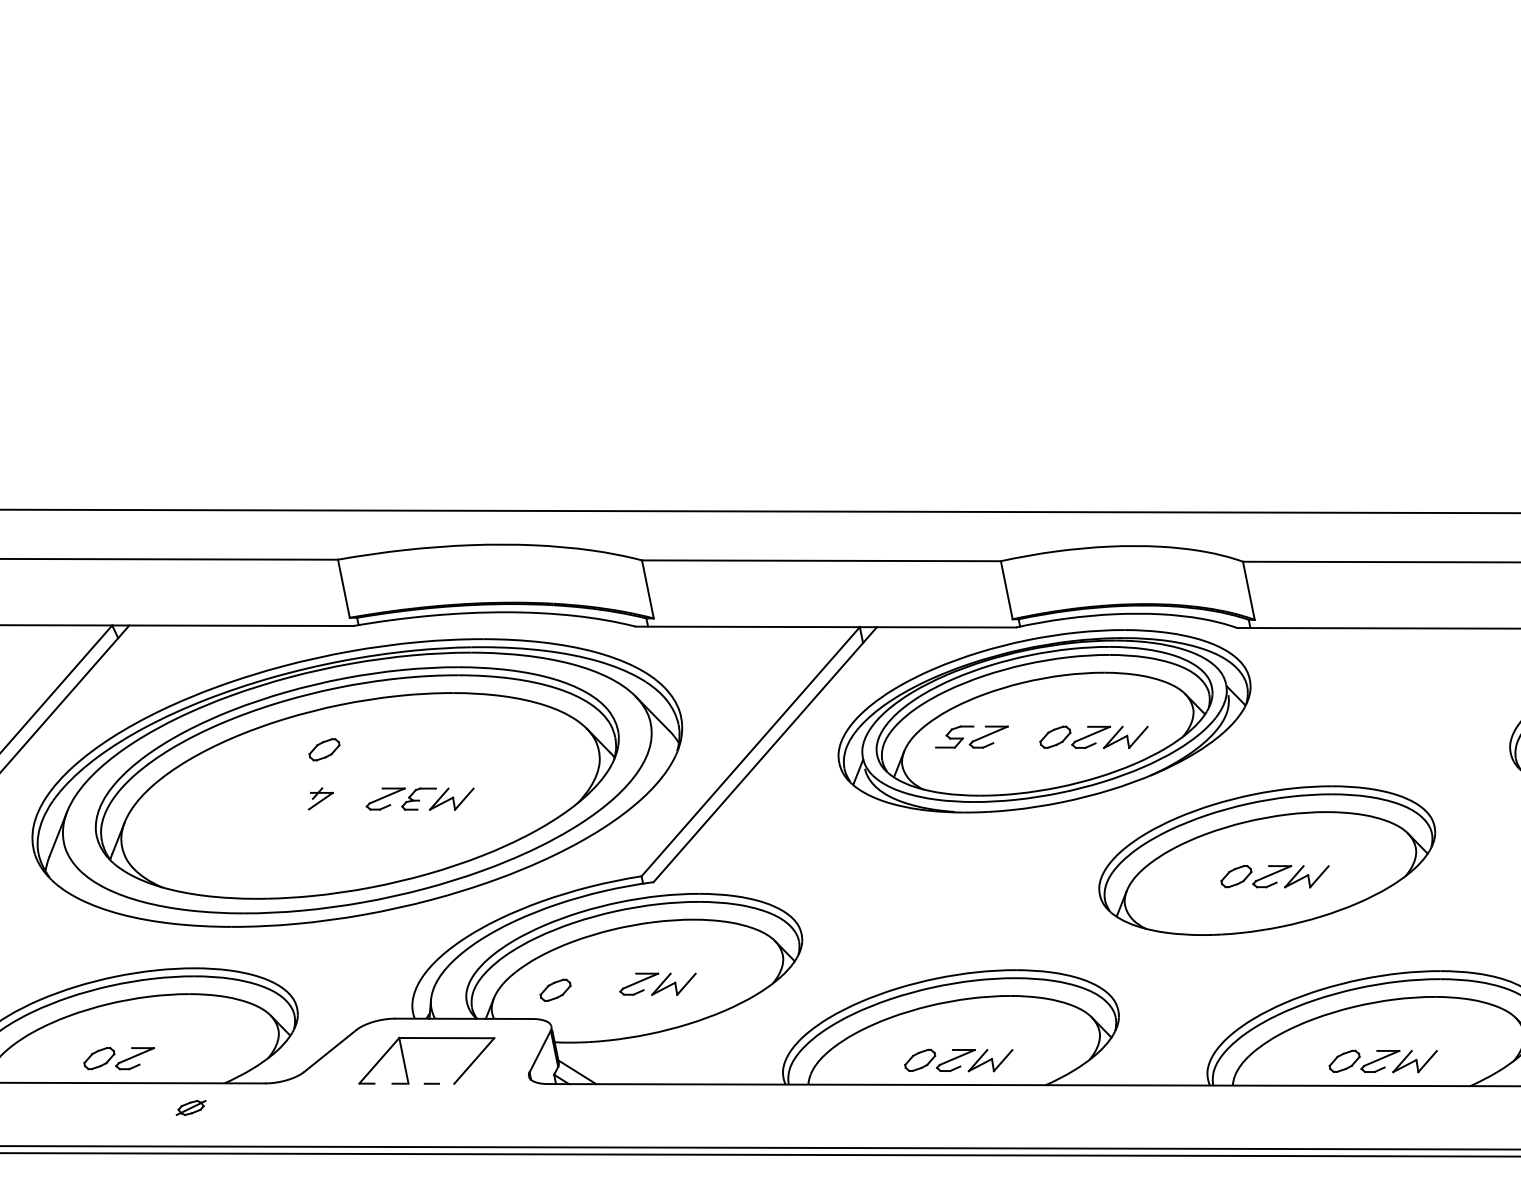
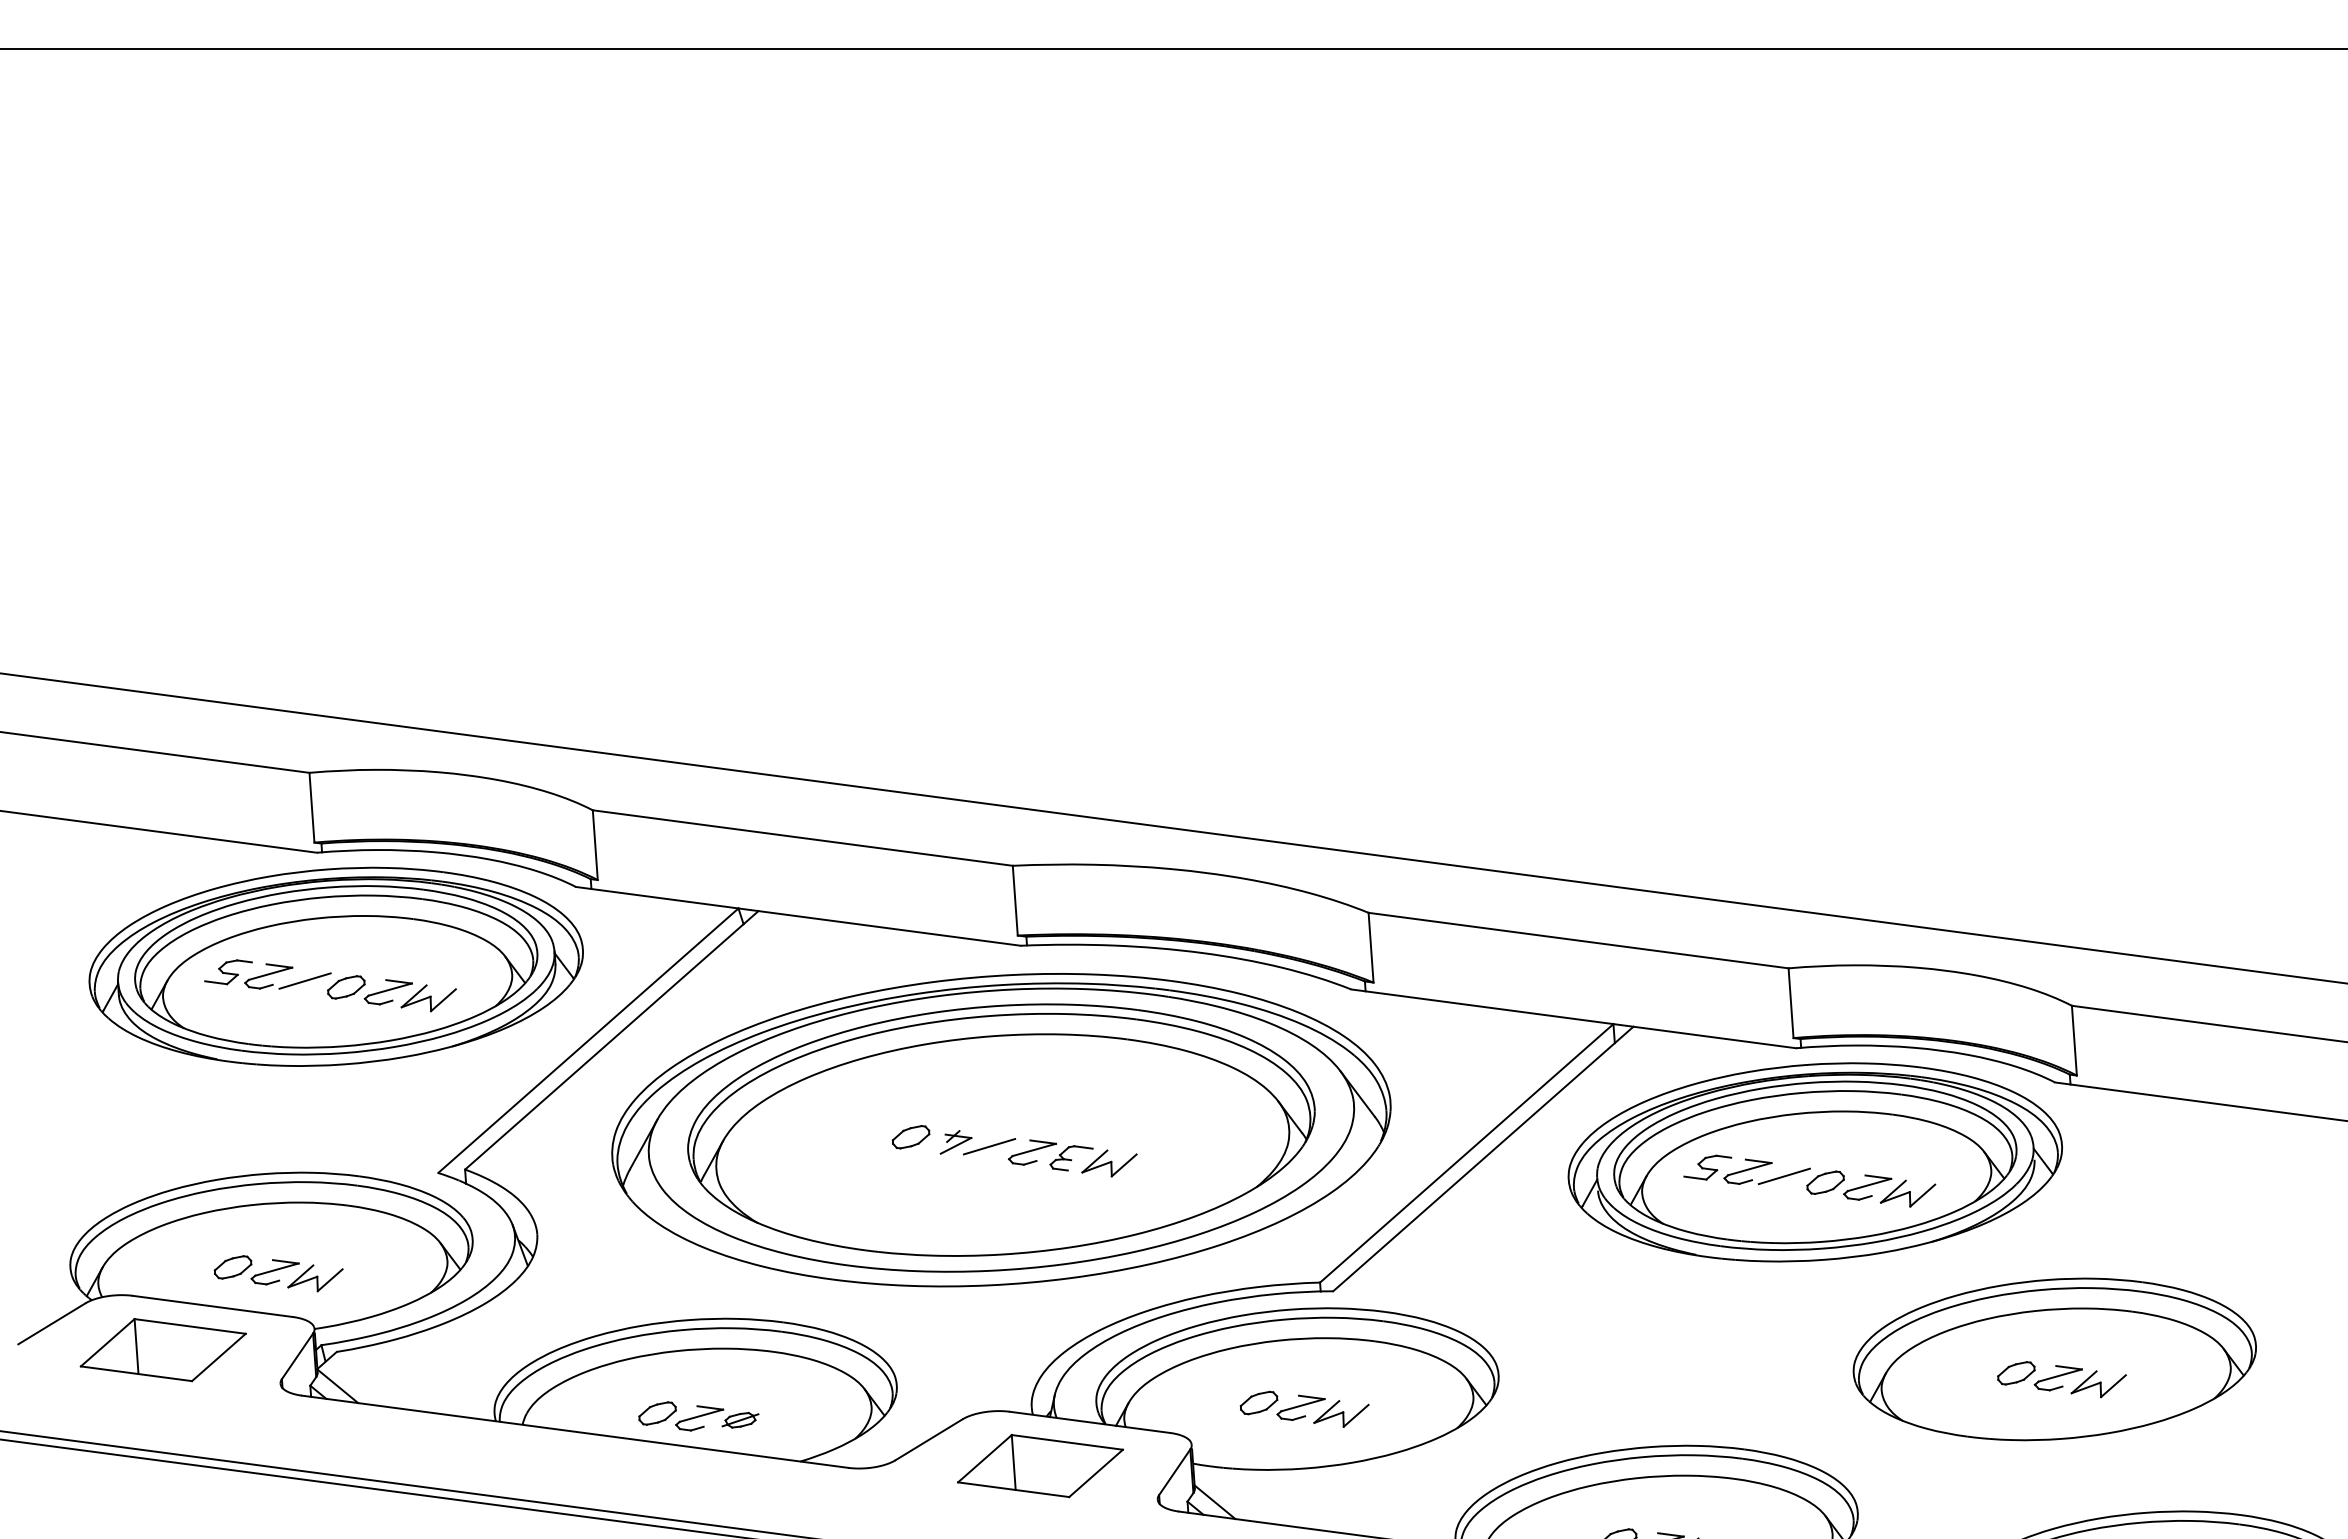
line: (1019, 736) -> (1783, 1176), added
part: (324, 750) -> (910, 1137), moved
line: (349, 798) -> (989, 1146), added
part: (555, 989) -> (1258, 1402), moved
line: (407, 1083) -> (1014, 1489), dashed -> solid
part: (191, 1108) -> (740, 1420), moved

